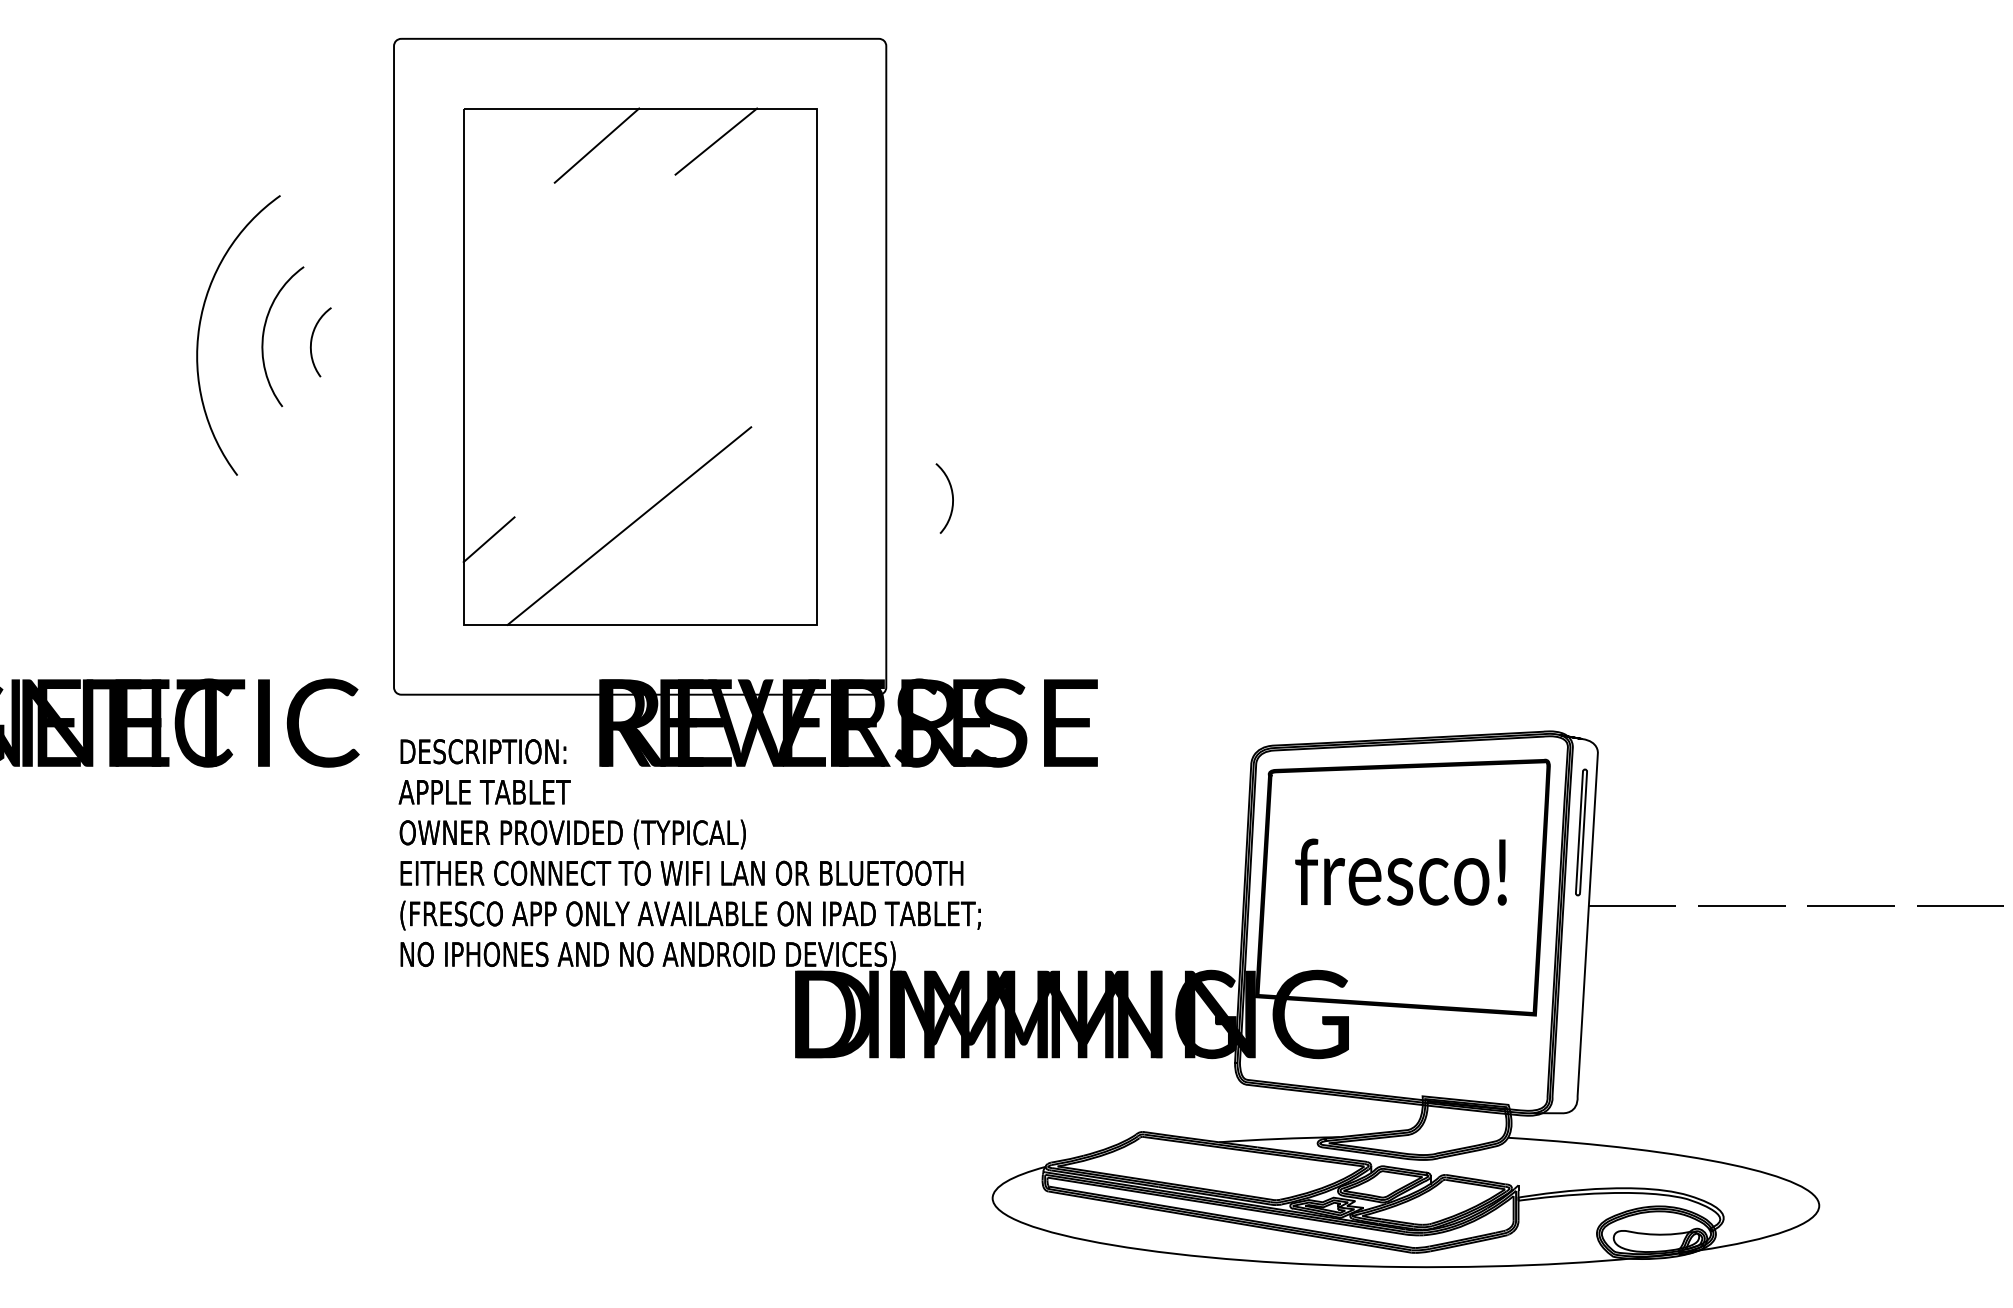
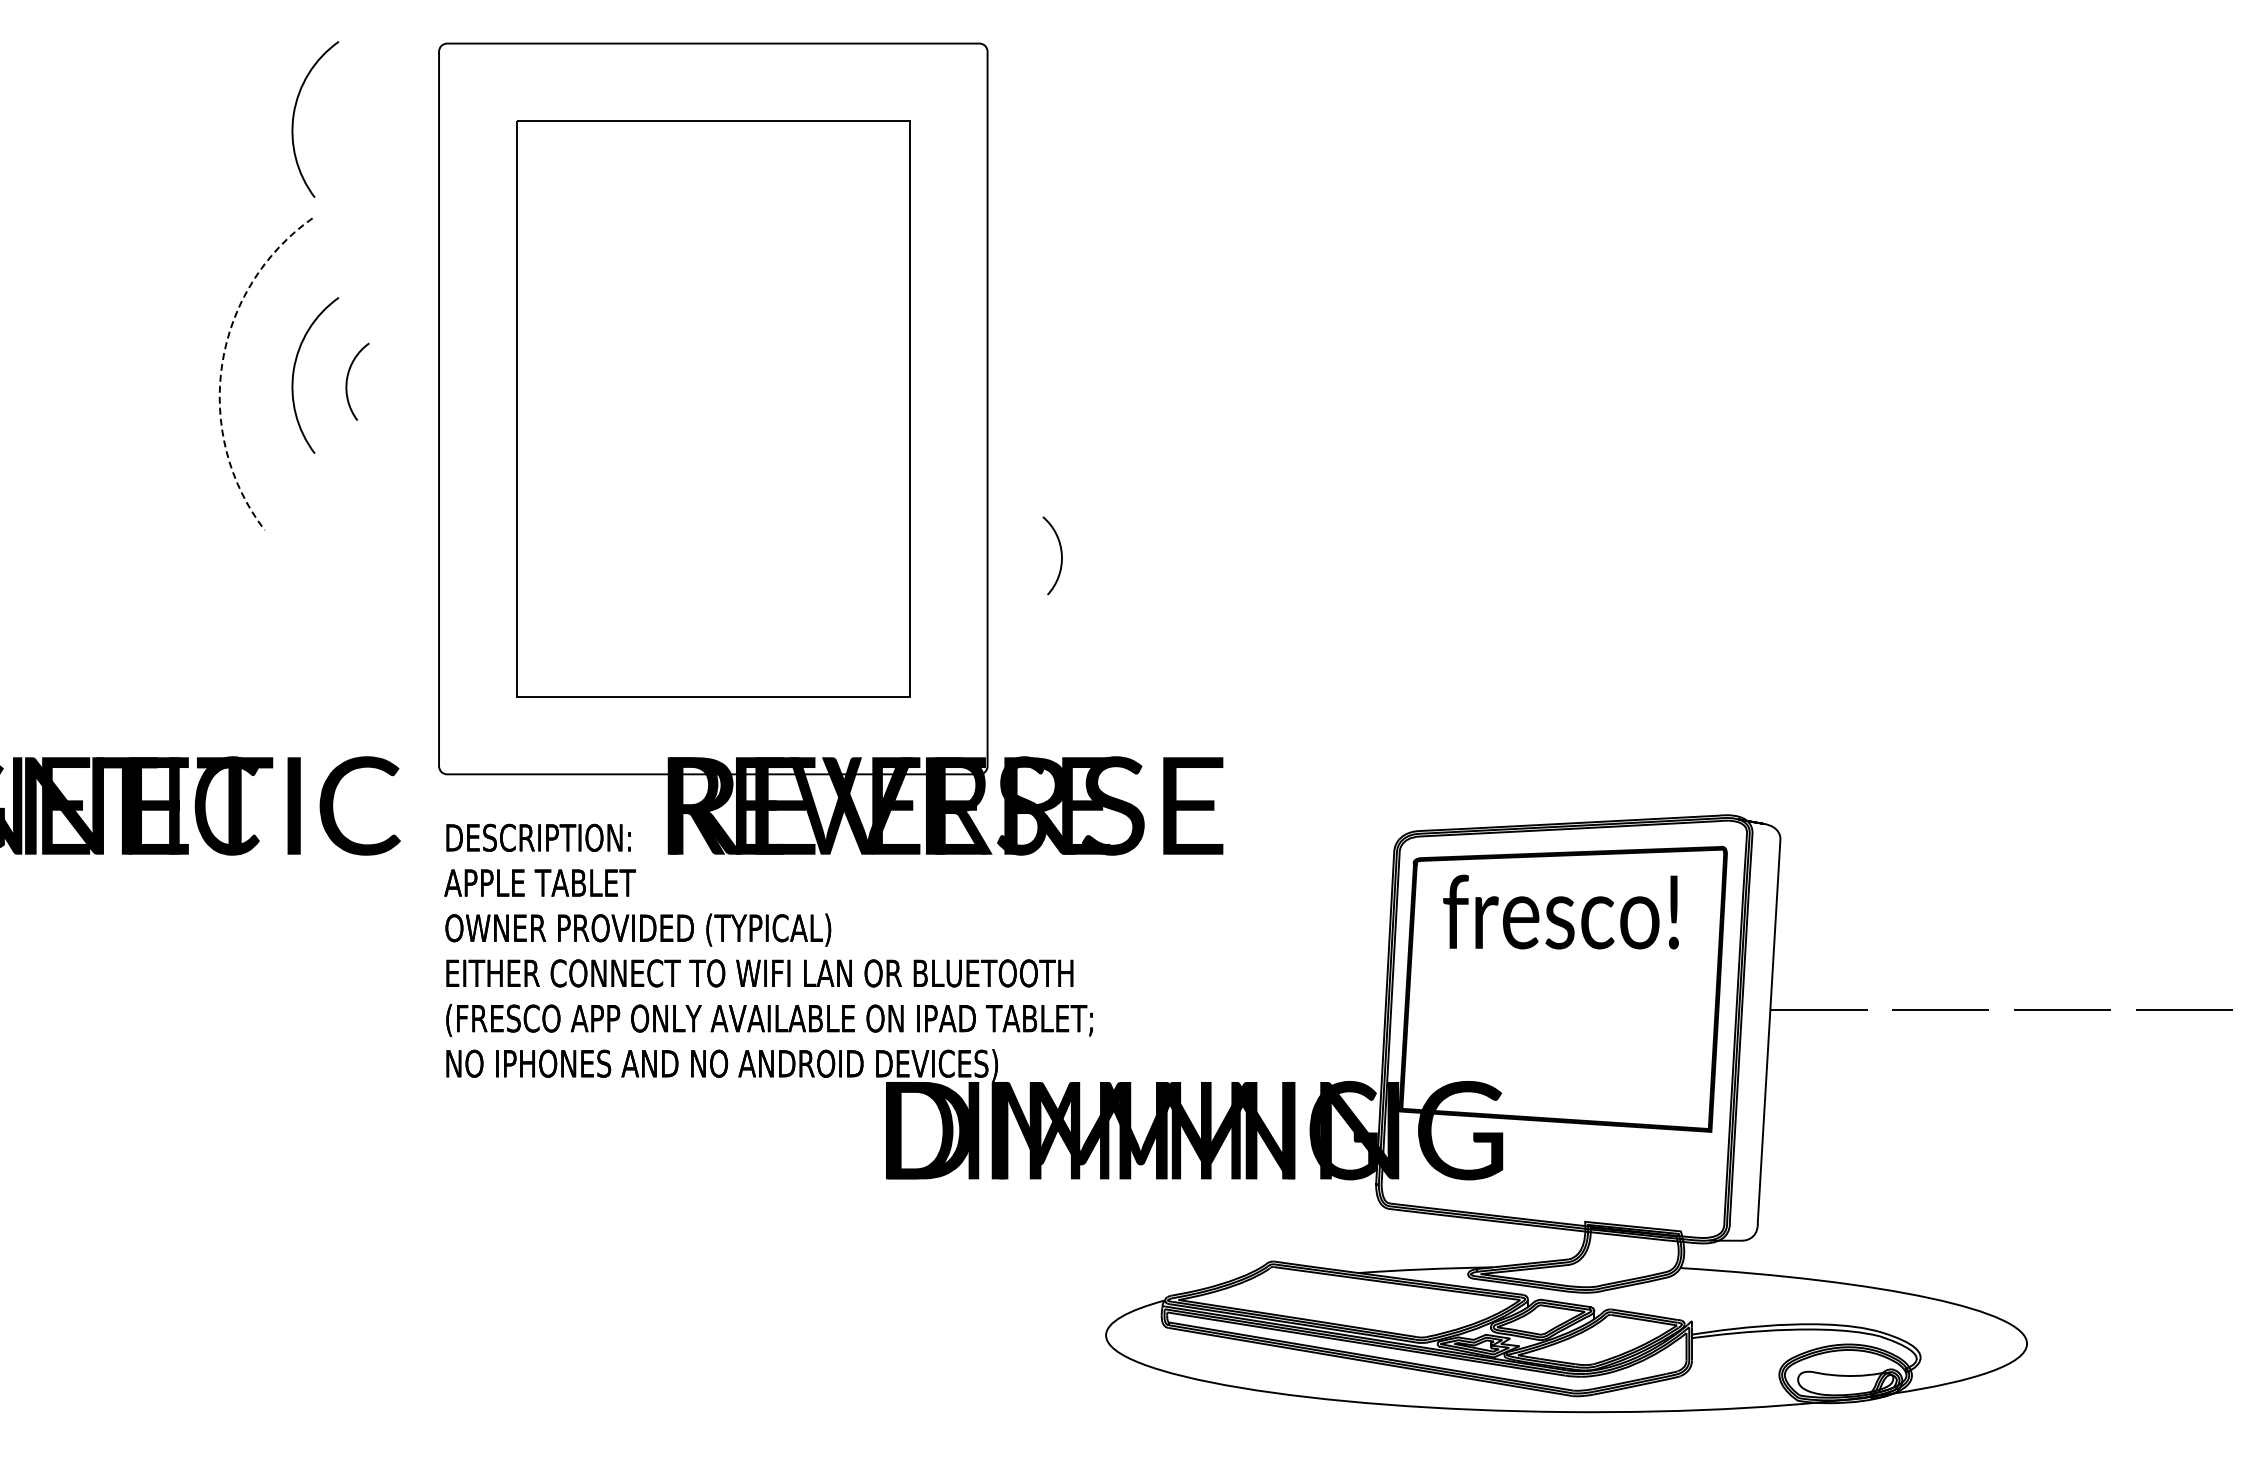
arc: (264, 106) -> (294, 118), added
line: (715, 141) -> (797, 157), removed
line: (597, 145) -> (665, 162), removed
arc: (199, 326) -> (222, 364), solid -> dashed
line: (629, 526) -> (701, 586), removed
line: (488, 539) -> (544, 601), removed
part: (1581, 832) -> (1762, 927), removed
text: (1400, 871) -> (1560, 911), moved

